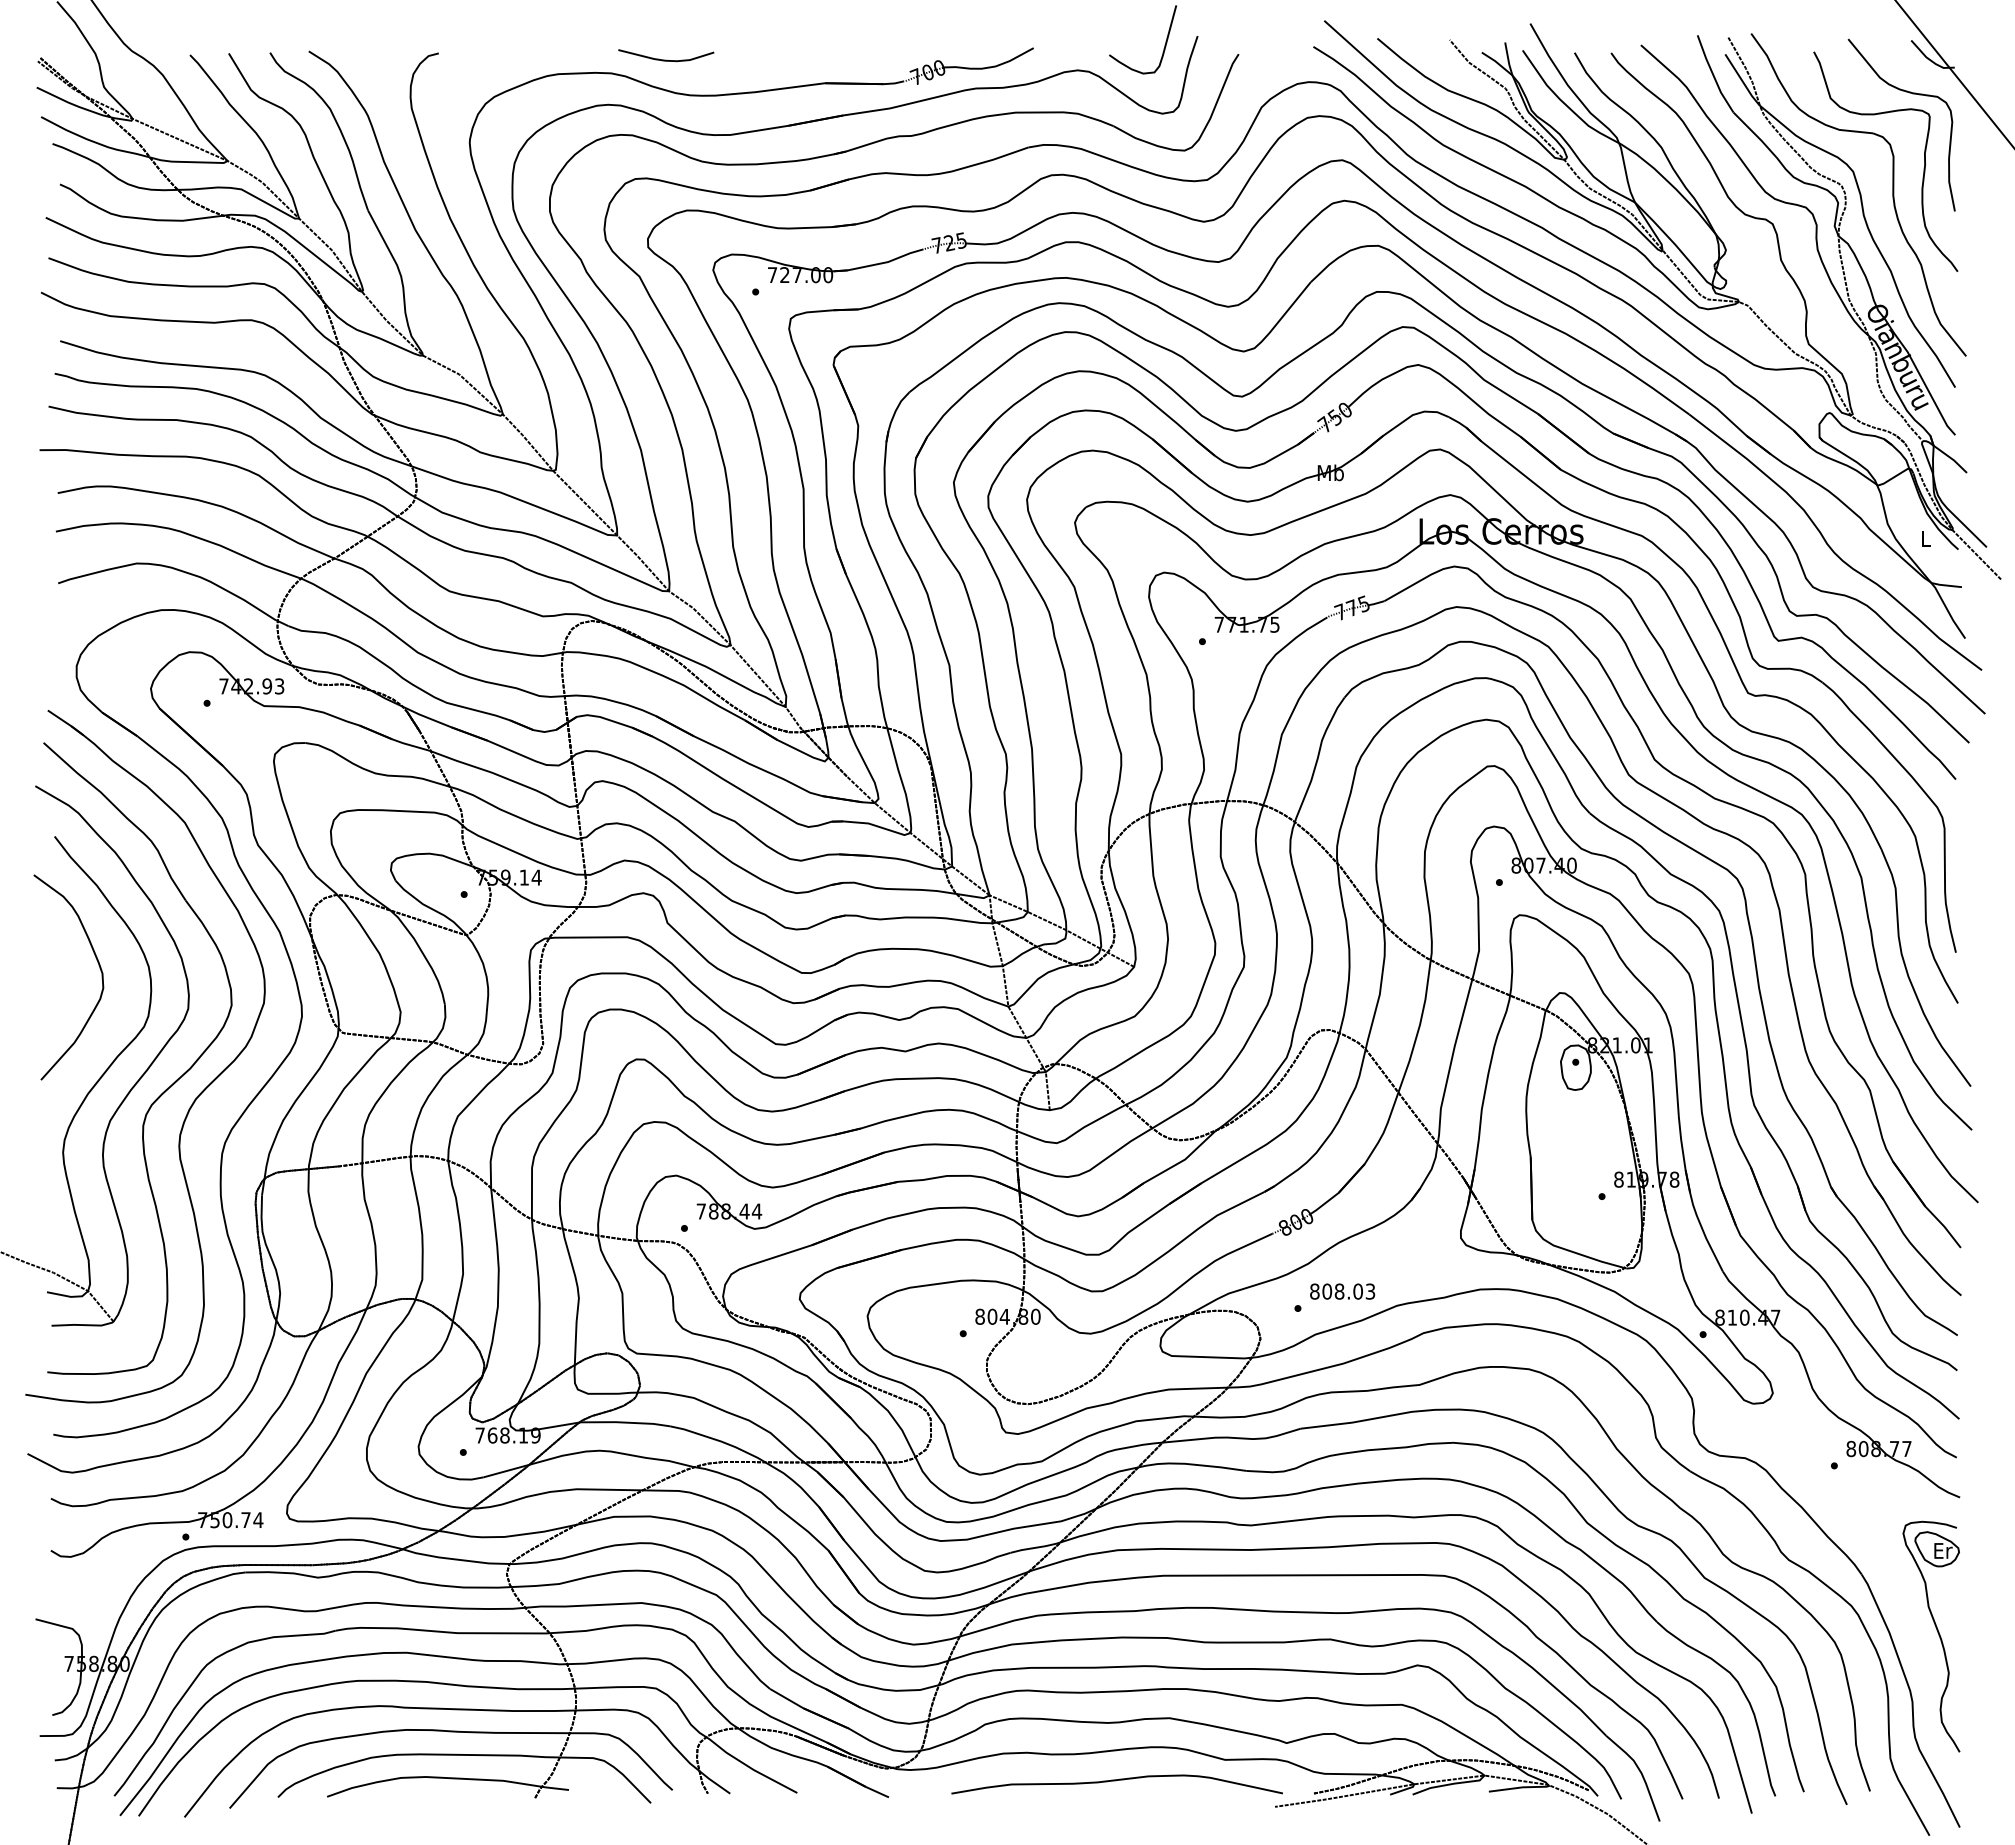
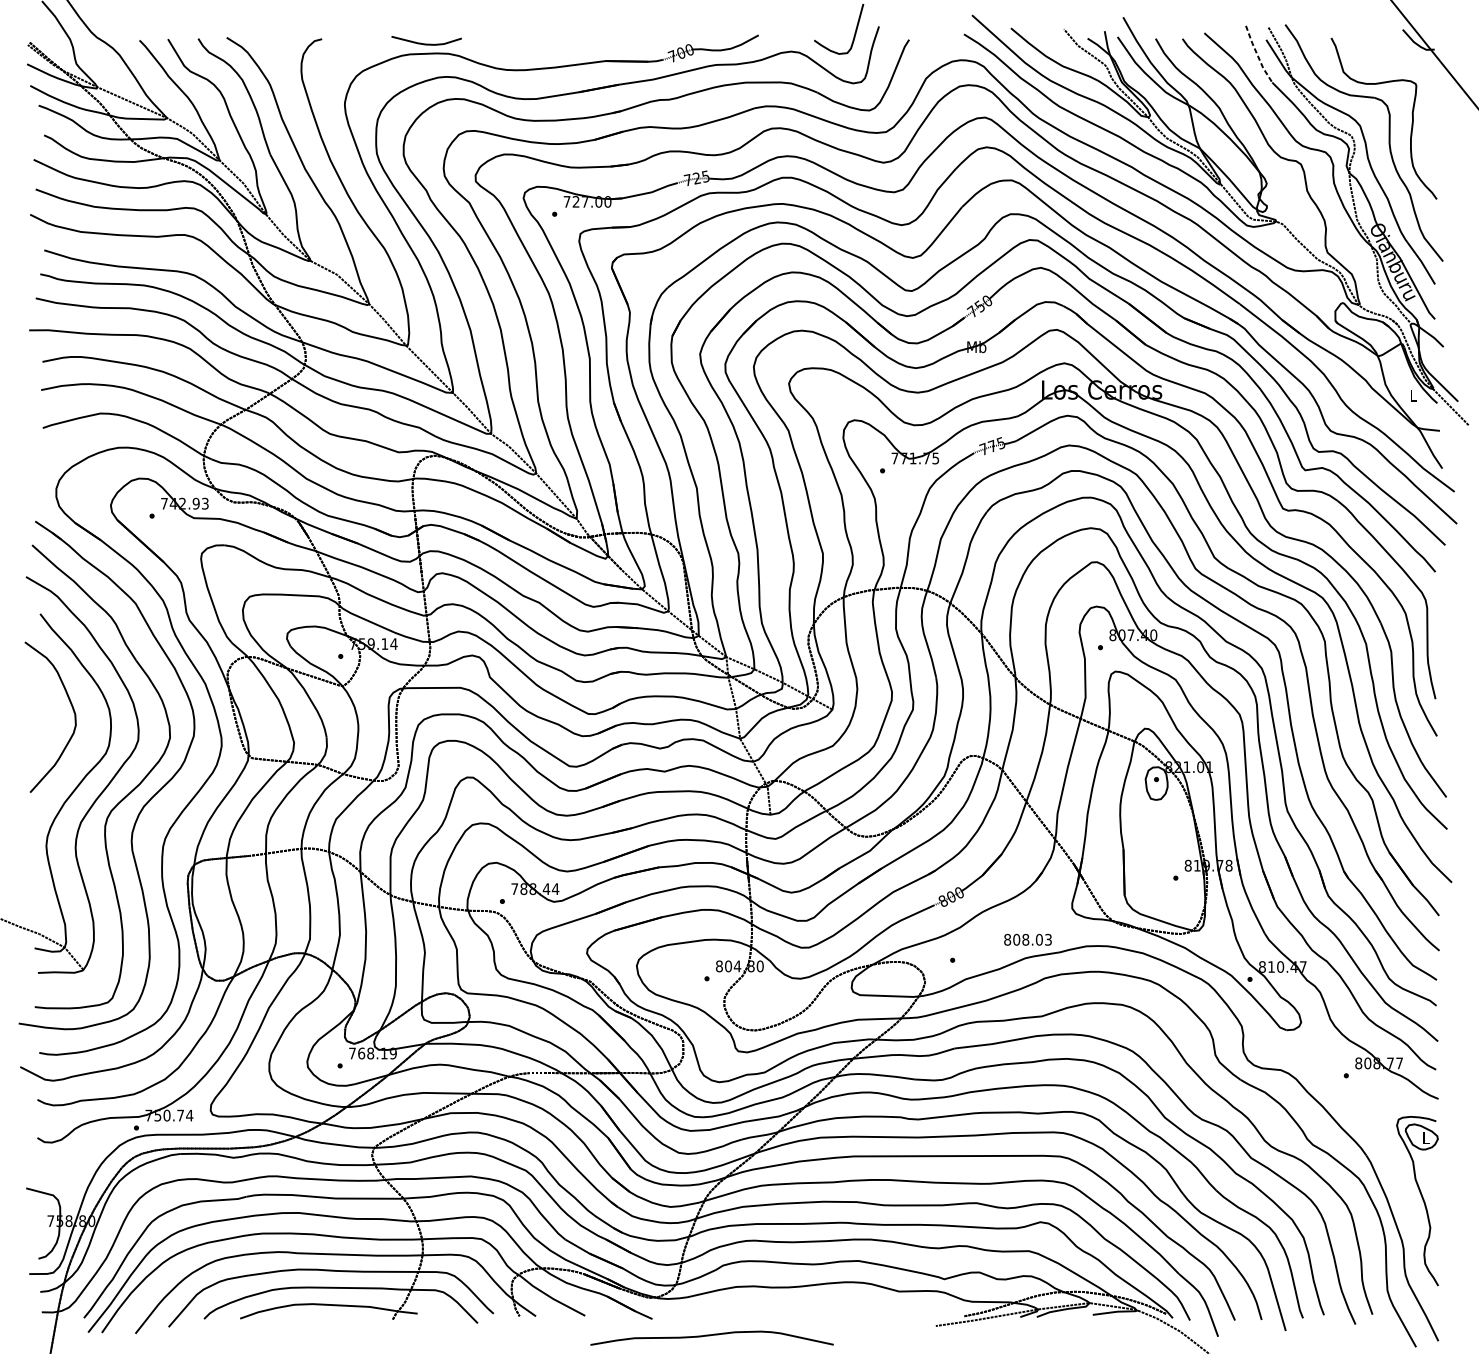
curve: (666, 59) -> (426, 43), moved
line: (1713, 75) -> (1257, 55), solid -> dashed
curve: (1912, 94) -> (1403, 69), removed
text: (1342, 1291) -> (1027, 939), moved
text: (1943, 1550) -> (1426, 1137), Er -> L
curve: (1116, 1781) -> (711, 1336), moved

